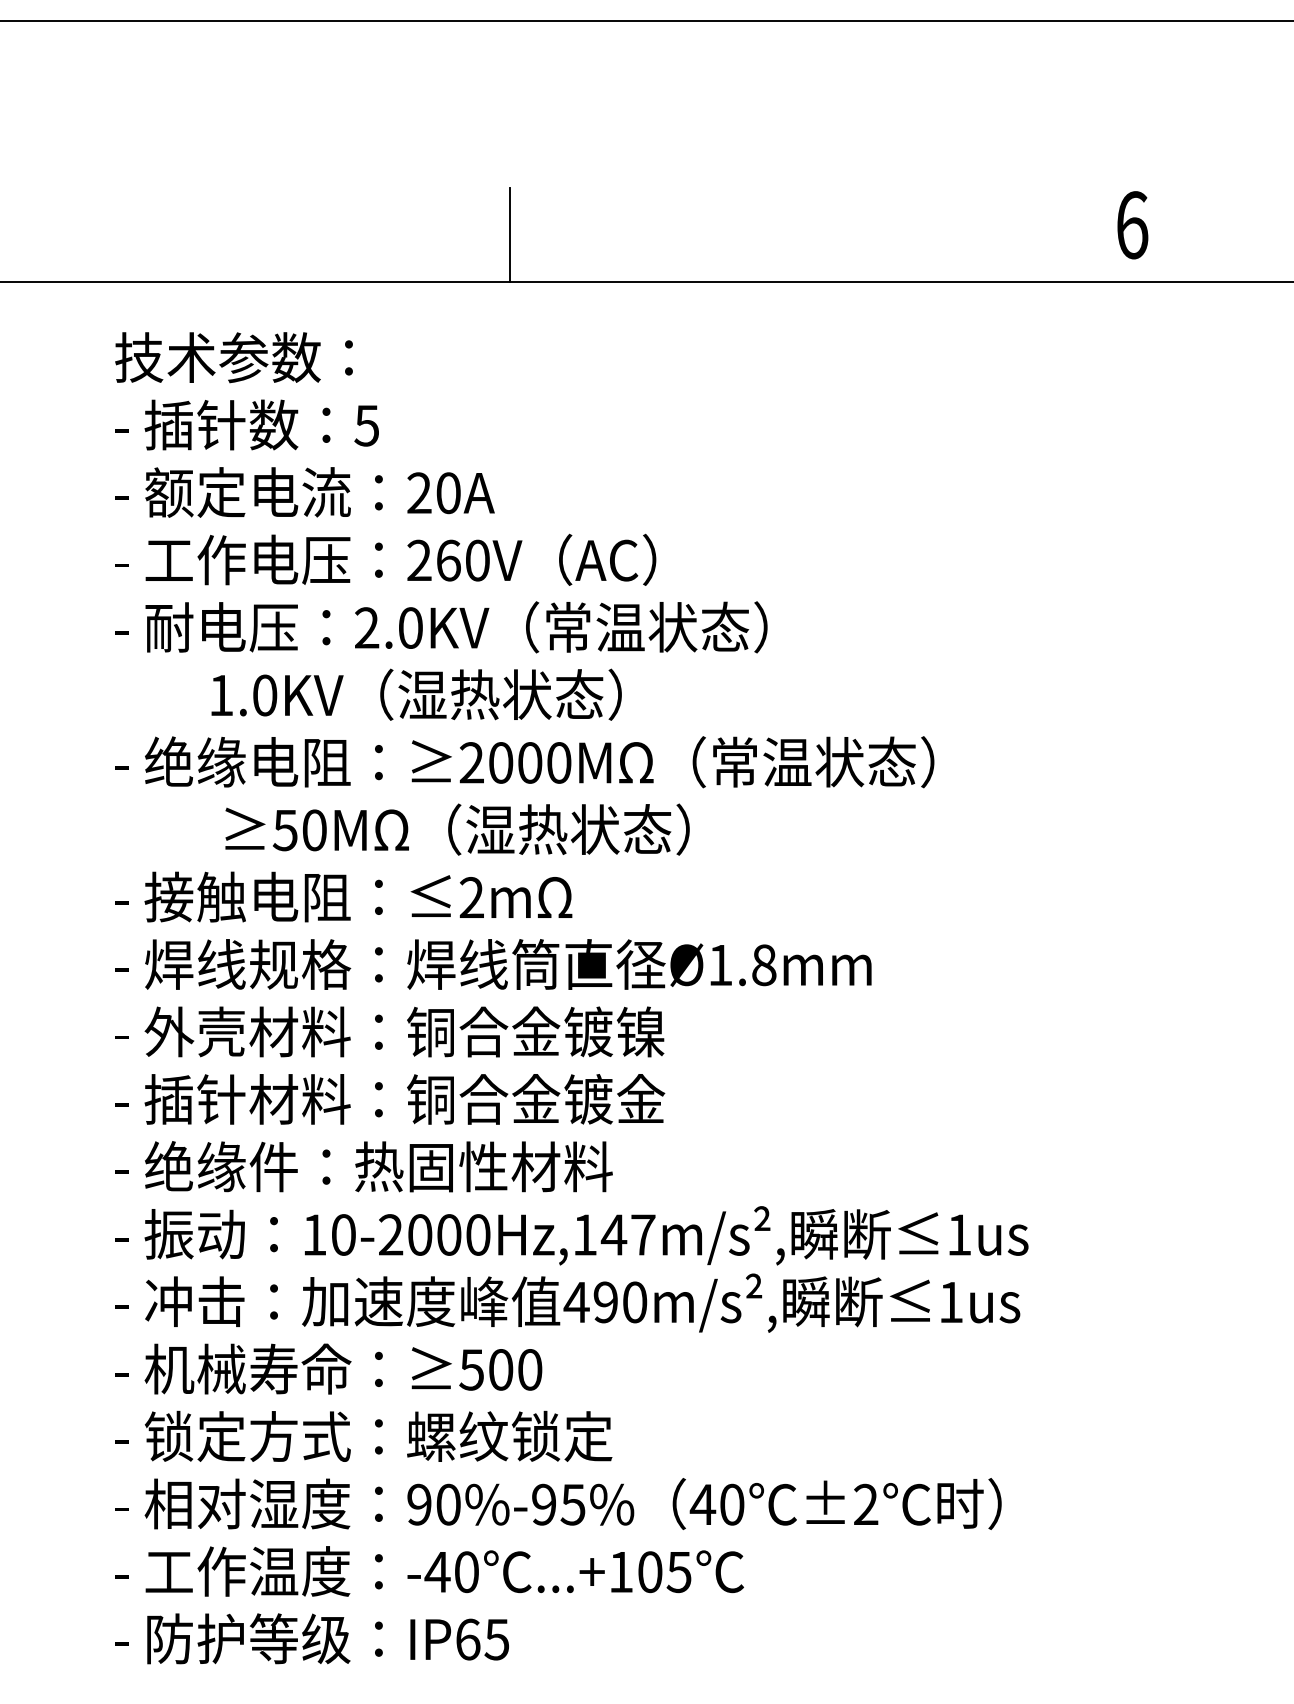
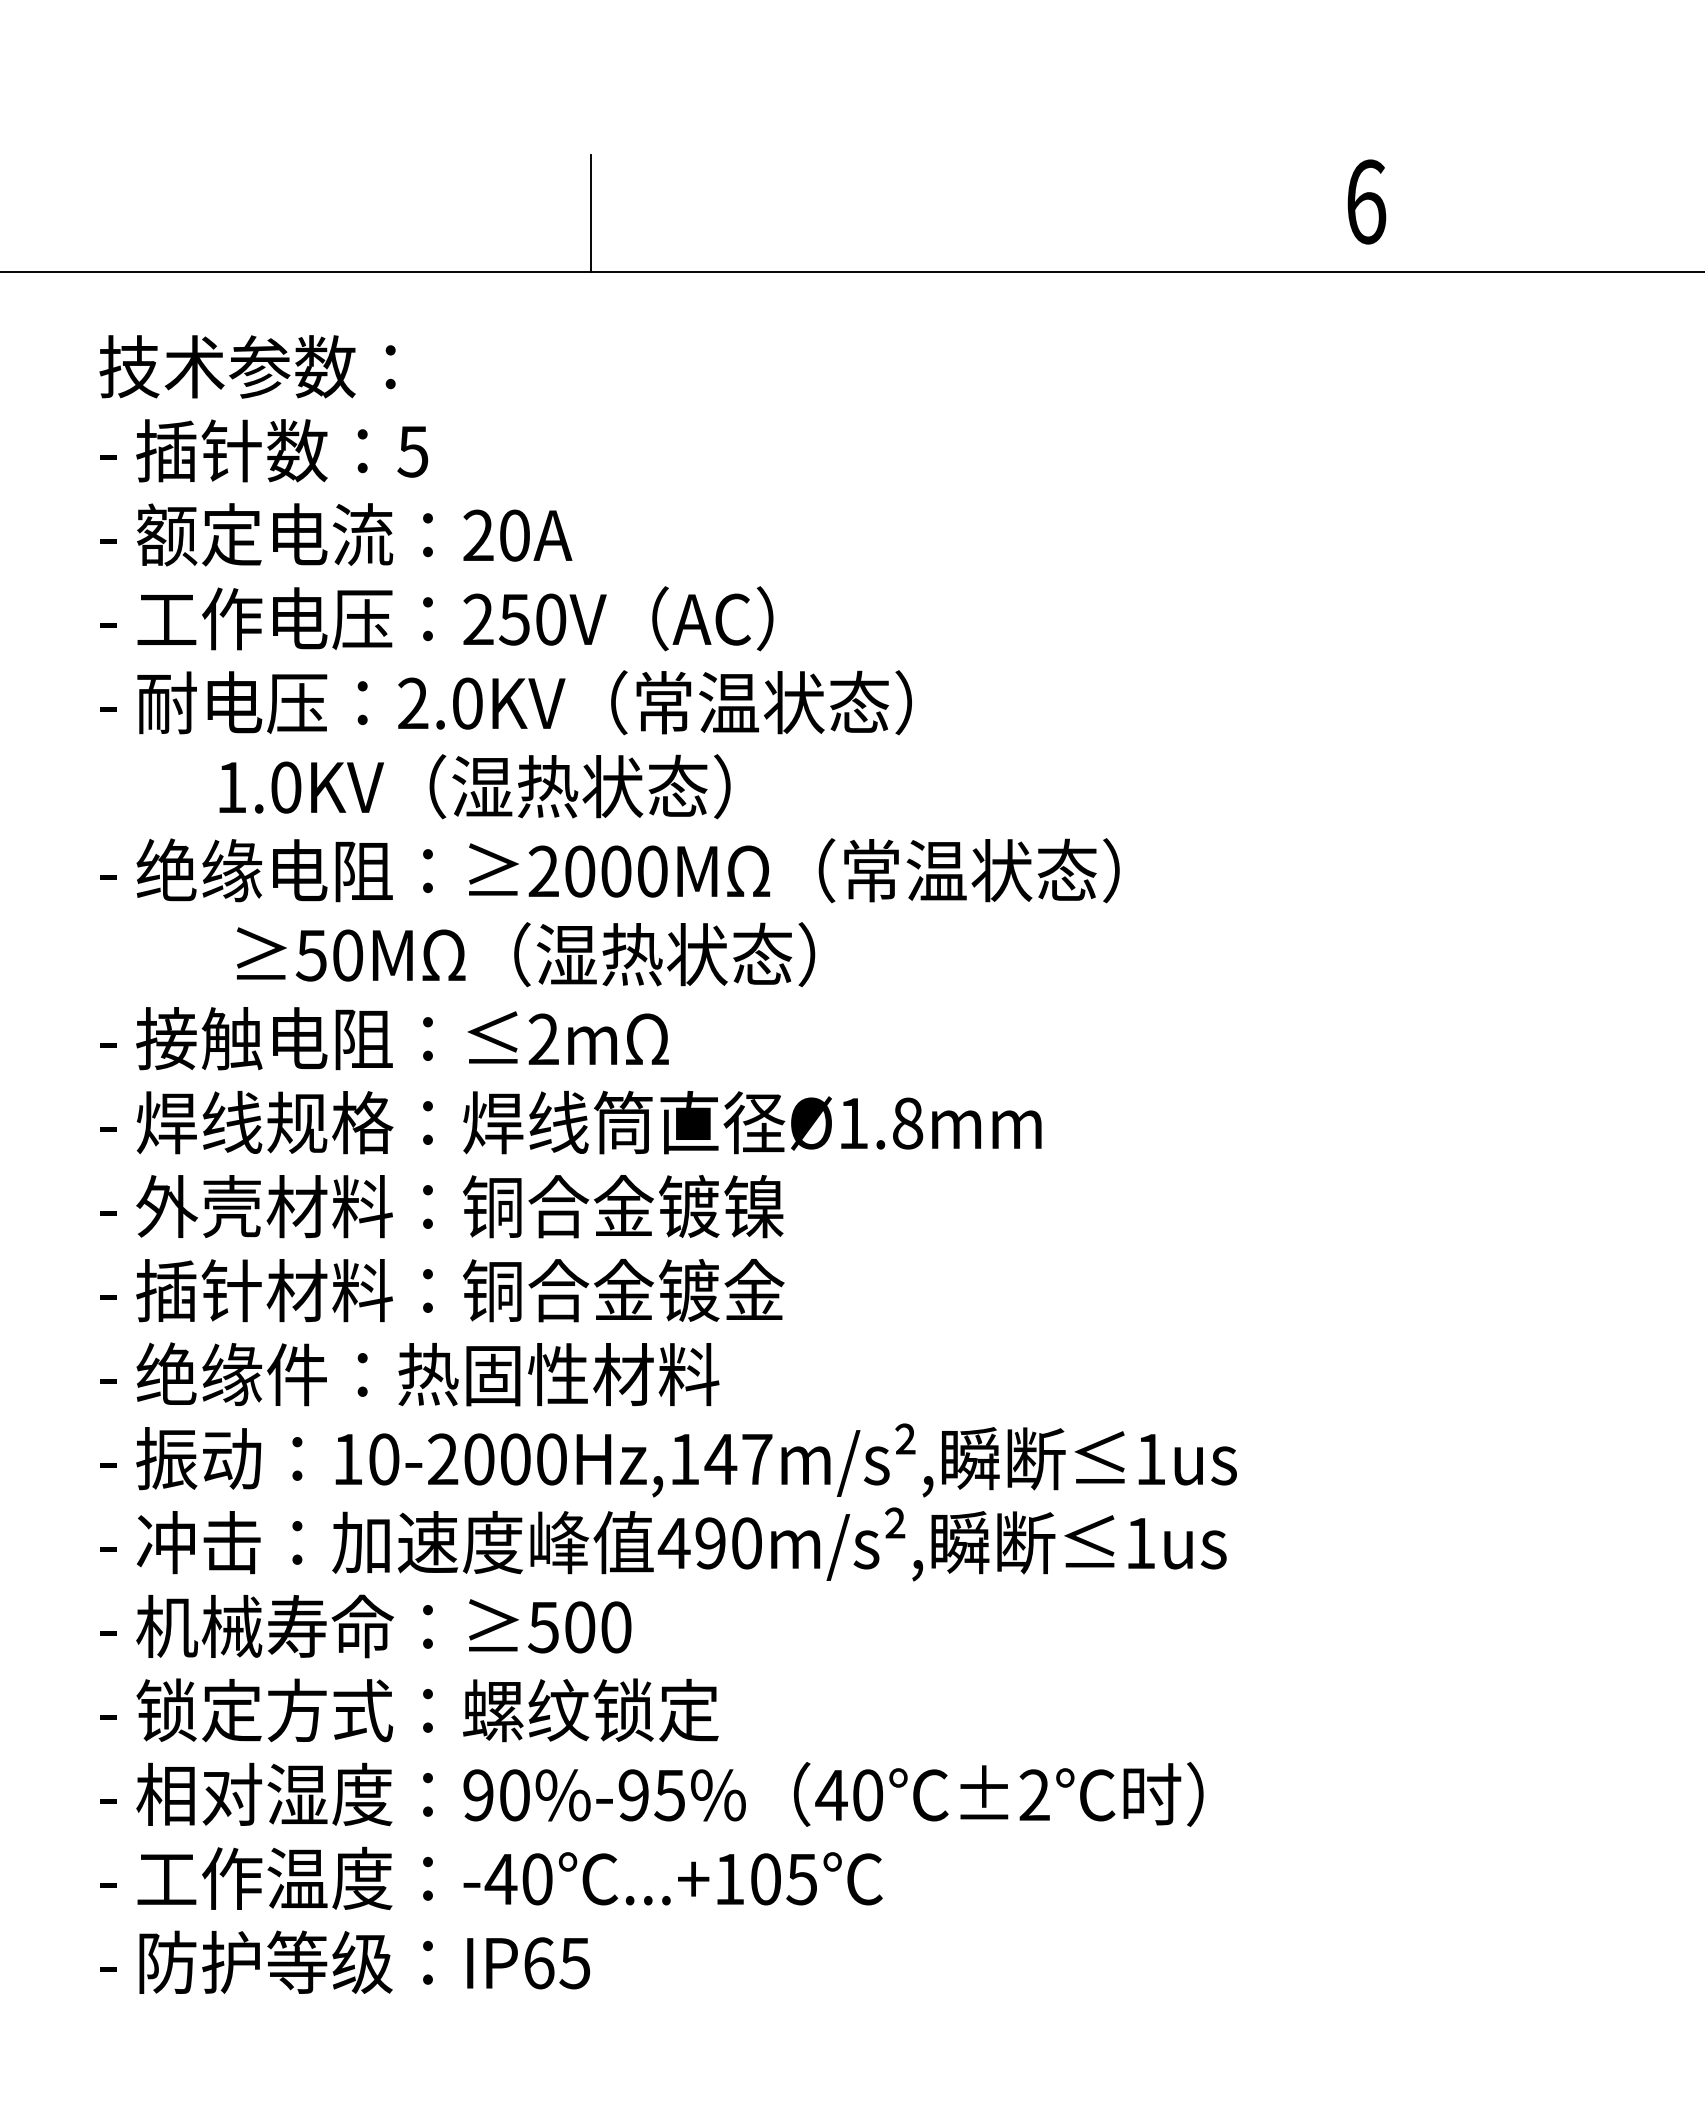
text: (448, 560) -> (514, 619), 260V -> 250V

